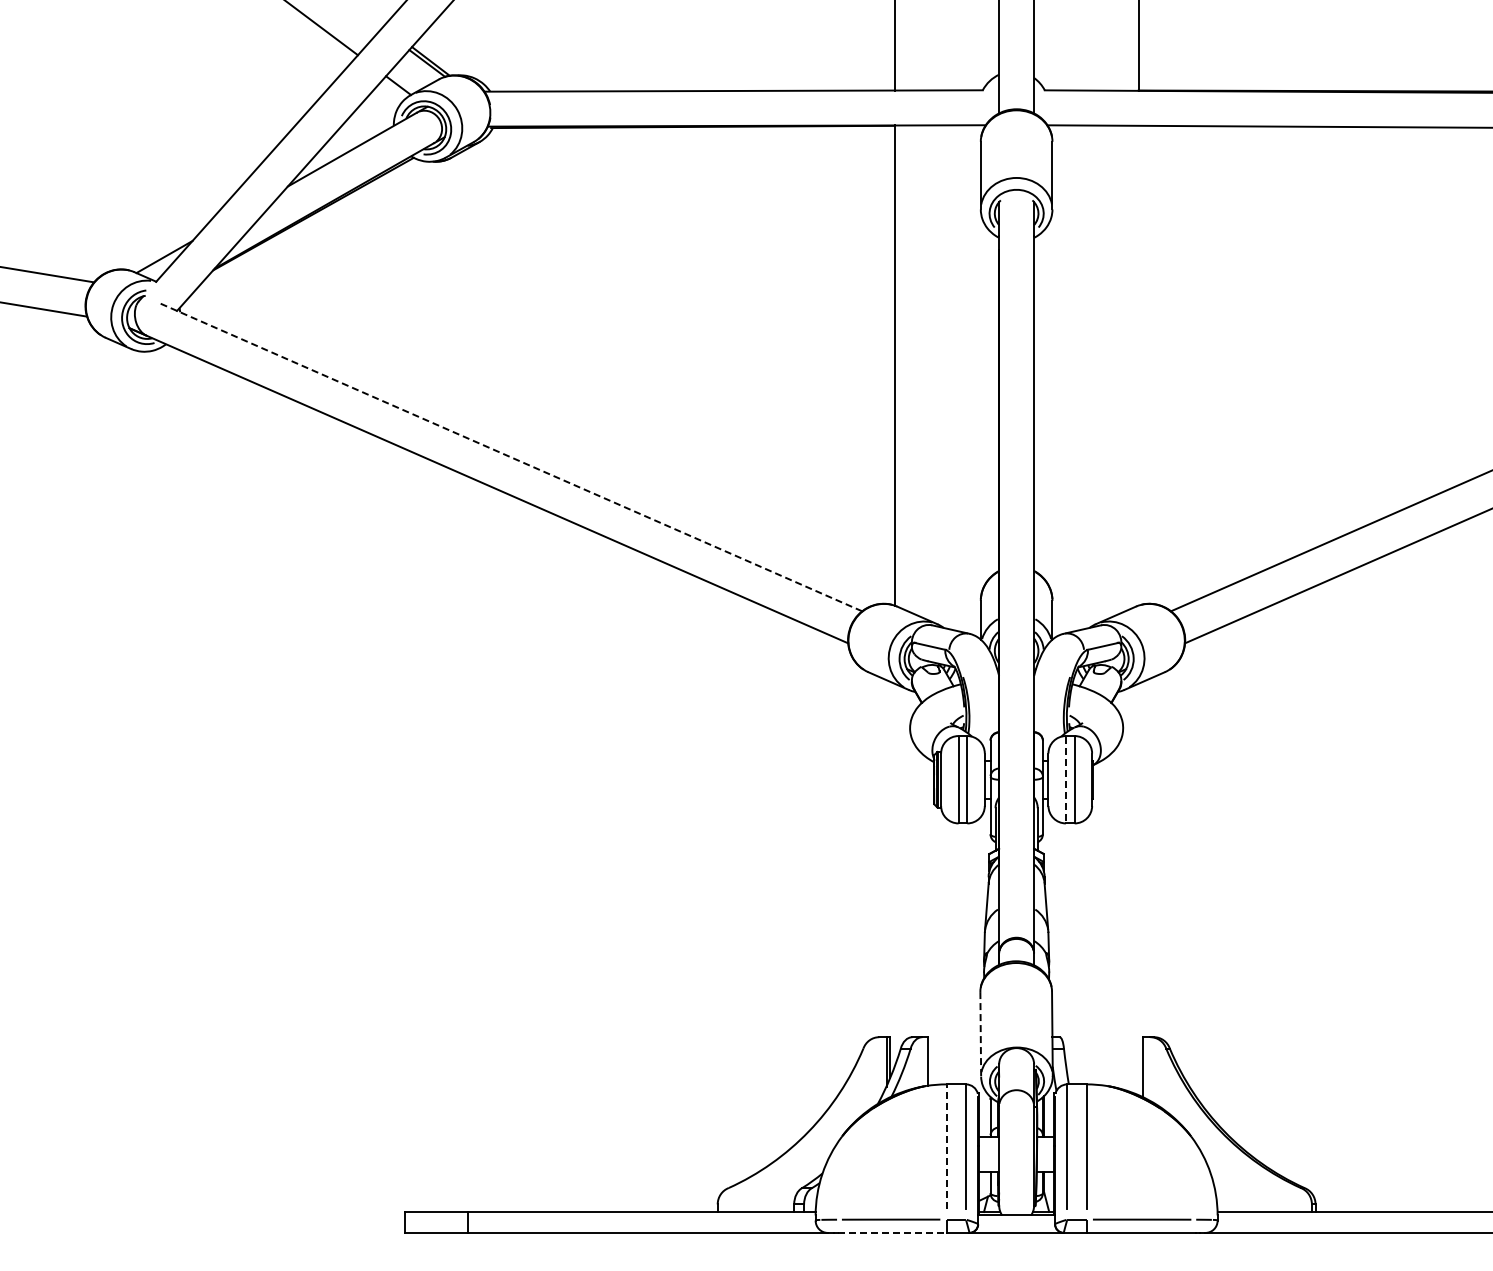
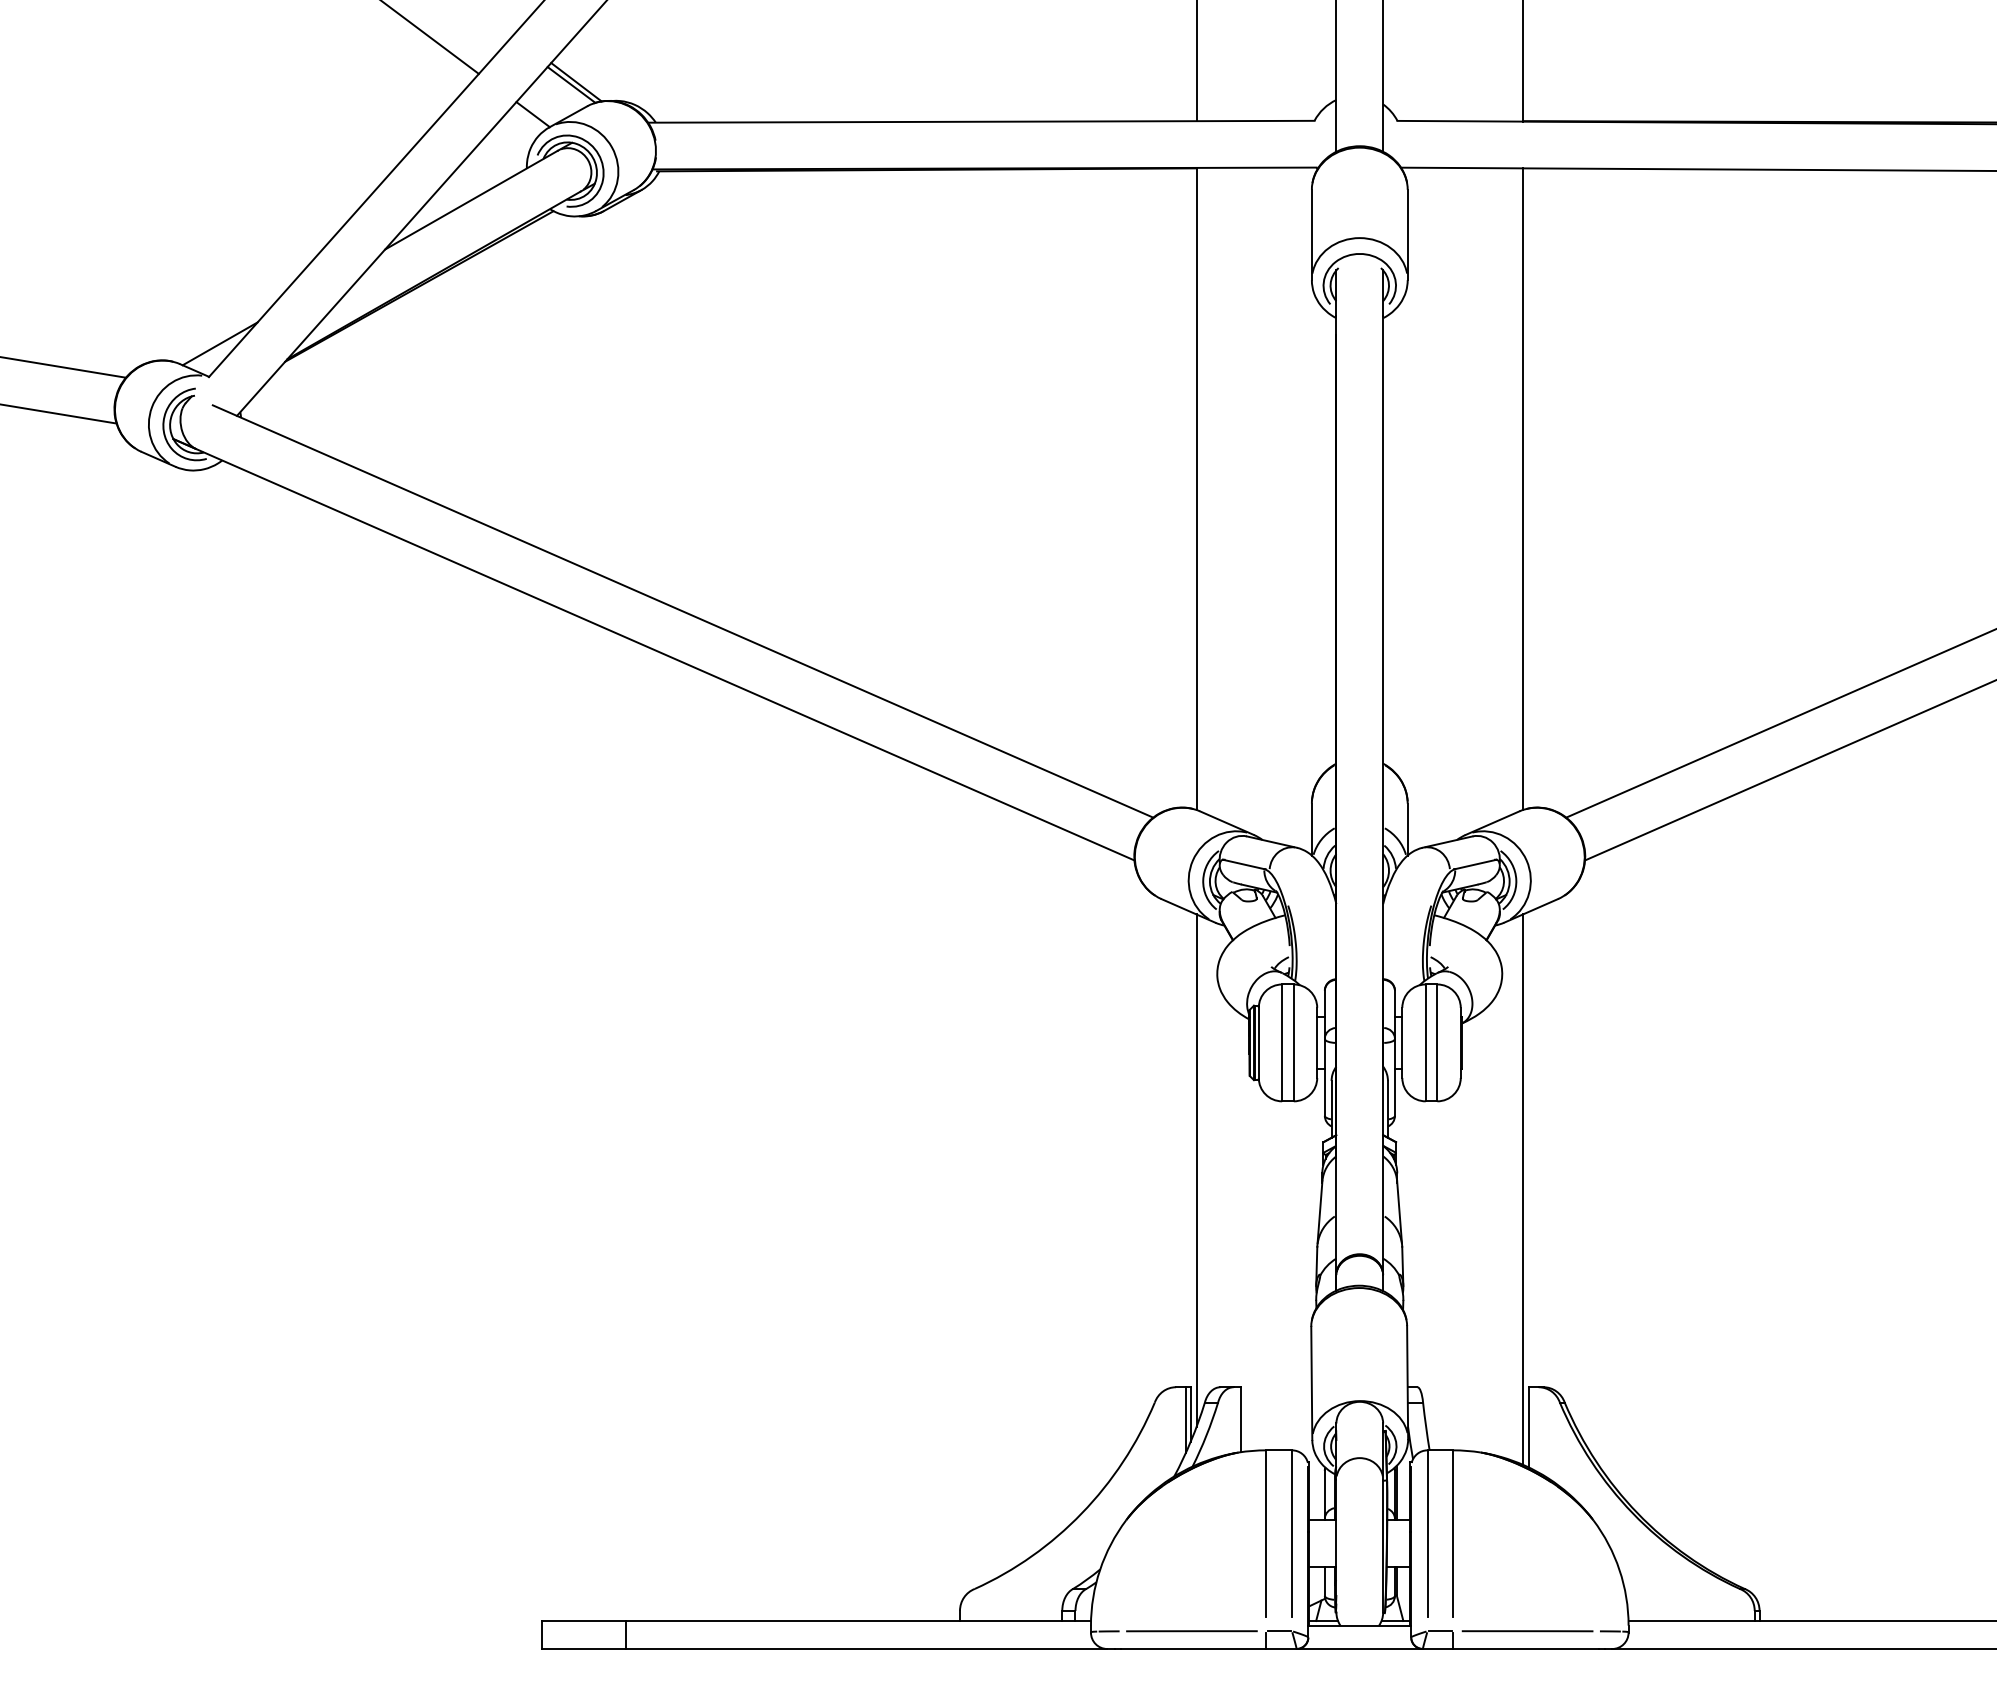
line: (1138, 365) -> (1522, 488), added
line: (510, 457) -> (682, 611), dashed -> solid
line: (1065, 780) -> (1425, 1043), dashed -> solid
line: (894, 875) -> (1196, 1170), added
line: (1138, 889) -> (1522, 1189), added
line: (980, 1034) -> (1311, 1383), dashed -> solid
line: (946, 1146) -> (1265, 1533), dashed -> solid
line: (892, 1232) -> (1193, 1648), dashed -> solid

